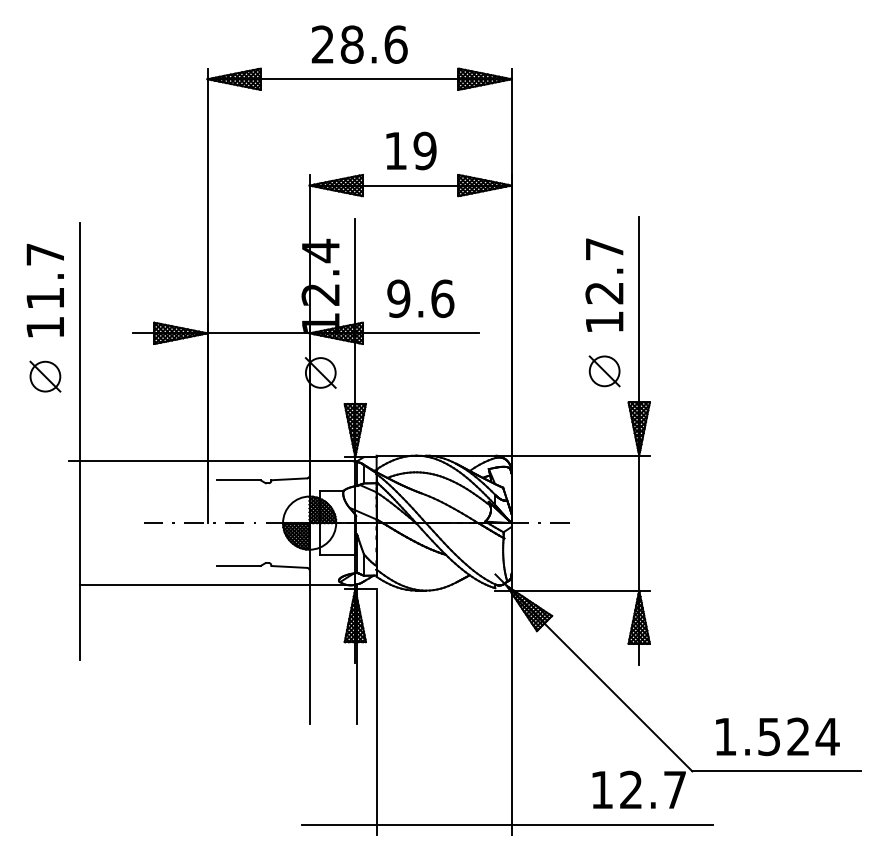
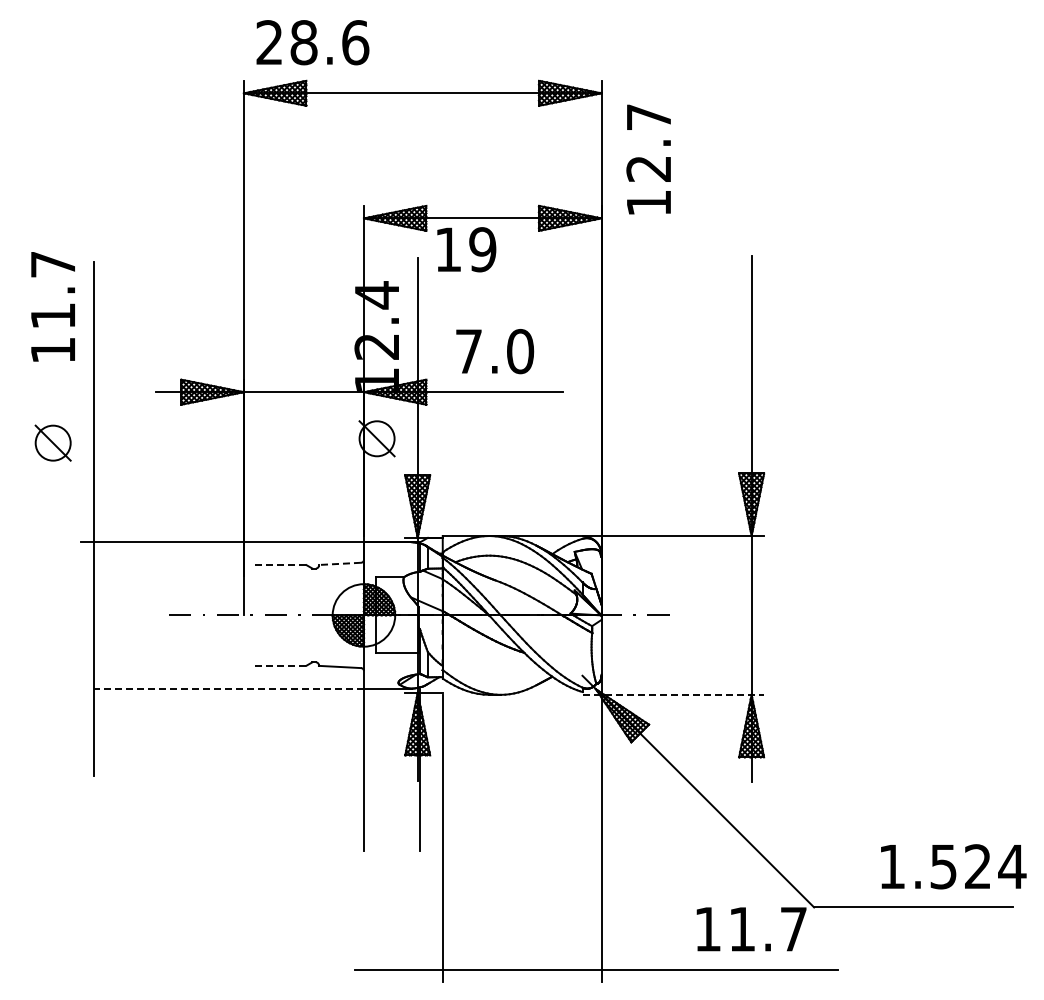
text: (359, 44) -> (312, 42), moved
text: (411, 150) -> (466, 249), moved
text: (604, 285) -> (648, 159), moved
text: (44, 290) -> (52, 306), moved
text: (420, 298) -> (494, 351), 9.6 -> 7.0
part: (604, 371) -> (710, 436), removed
line: (288, 478) -> (339, 563), solid -> dashed
line: (238, 480) -> (280, 565), solid -> dashed
line: (238, 565) -> (280, 665), solid -> dashed
line: (194, 585) -> (228, 688), solid -> dashed
line: (572, 590) -> (673, 694), solid -> dashed
text: (777, 736) -> (953, 866), moved
text: (630, 789) -> (741, 928), 12.7 -> 11.7

